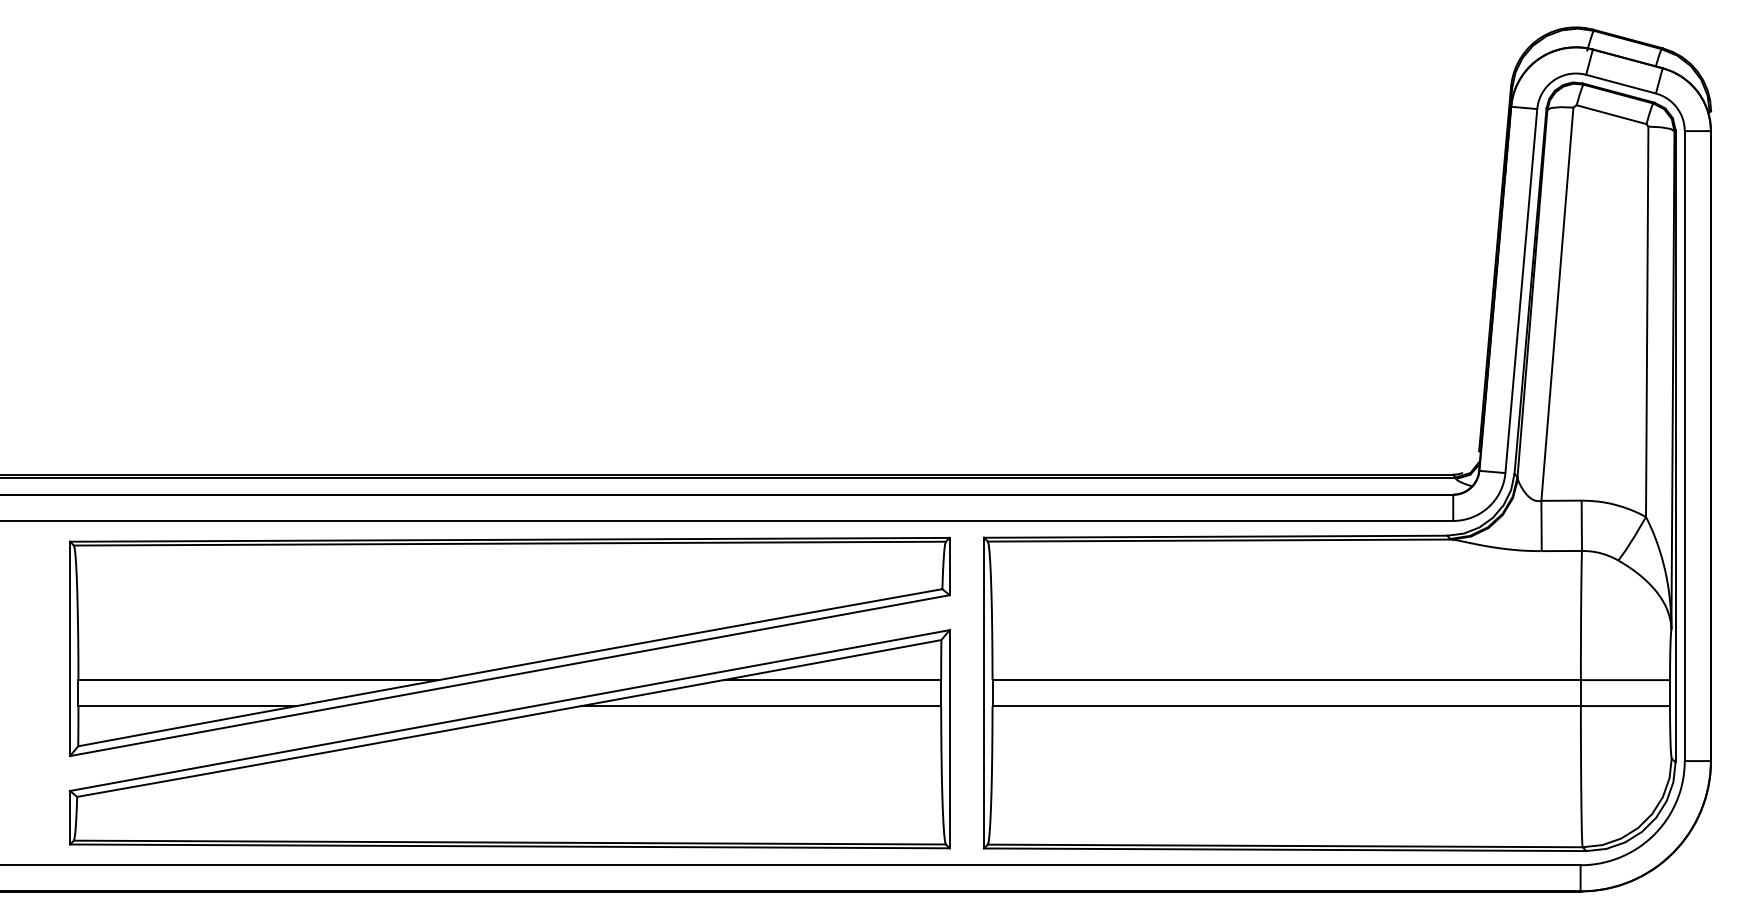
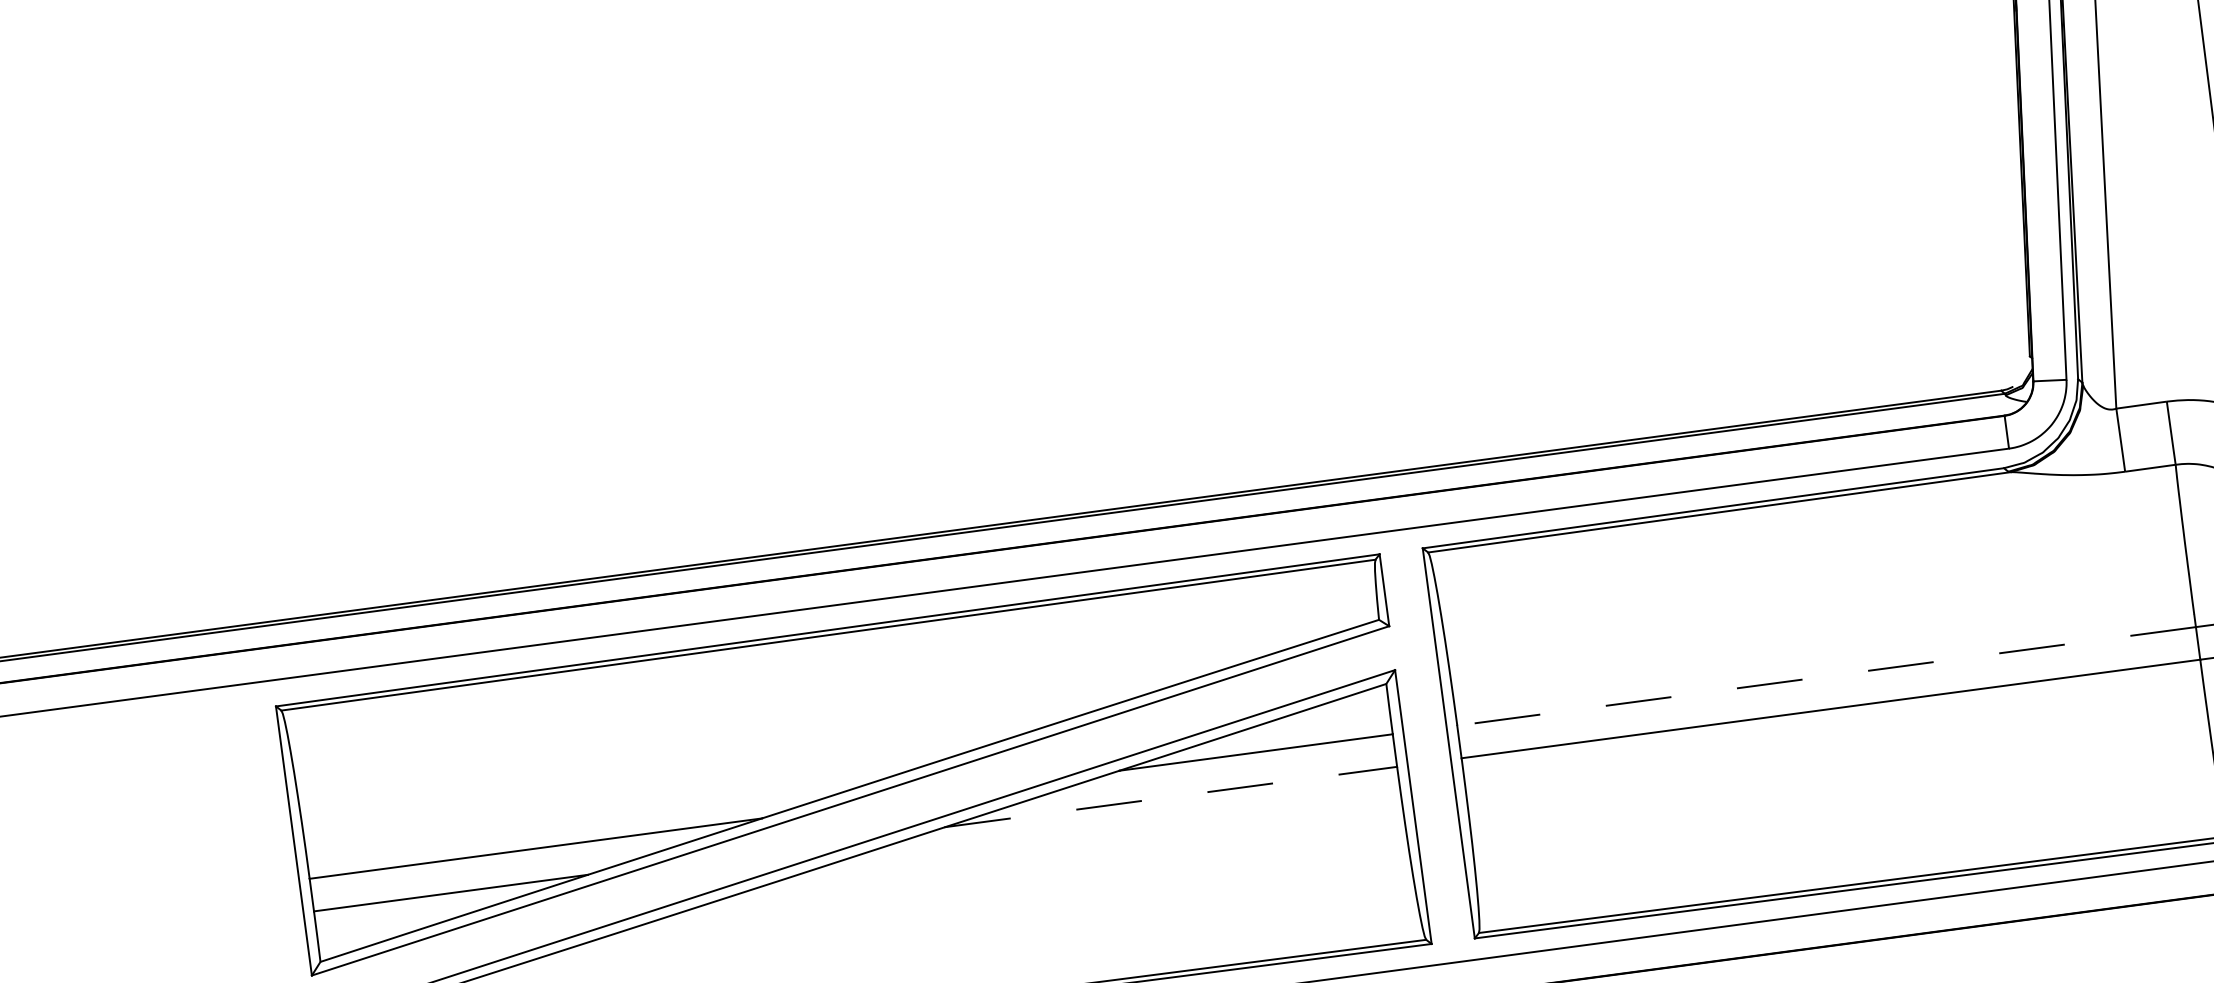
line: (1286, 680) -> (1826, 676), solid -> dashed
line: (761, 706) -> (1171, 797), solid -> dashed

